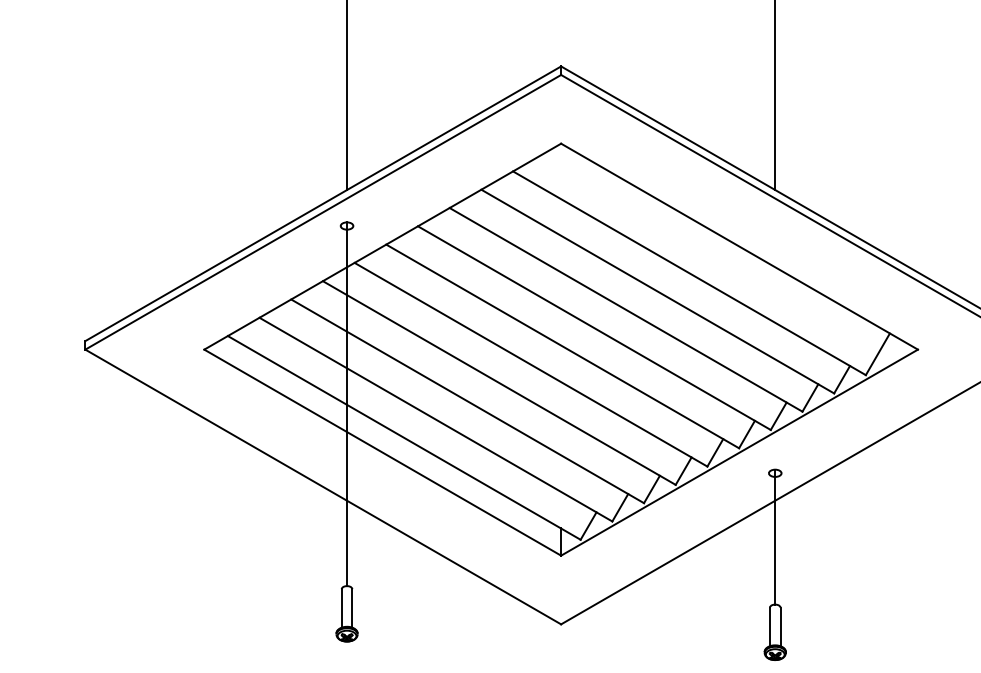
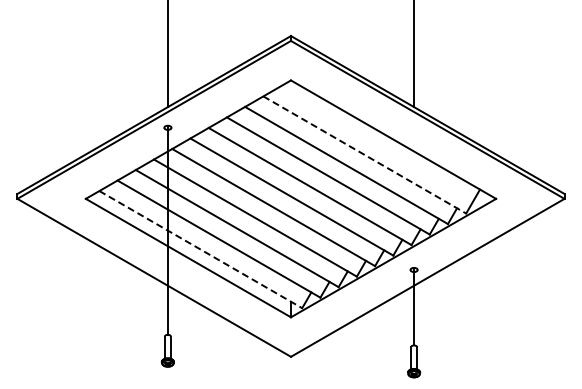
line: (690, 274) -> (365, 155), solid -> dashed
line: (405, 437) -> (201, 249), solid -> dashed

